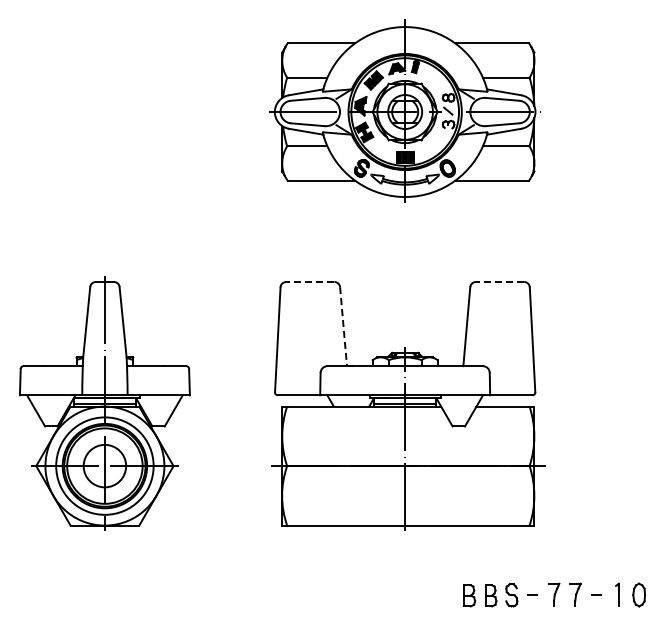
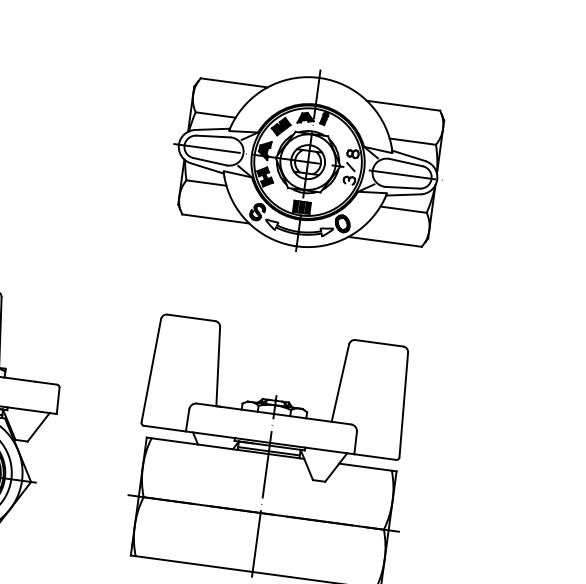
line: (309, 282) -> (190, 318), dashed -> solid
line: (499, 282) -> (378, 343), dashed -> solid
line: (343, 326) -> (218, 366), dashed -> solid

